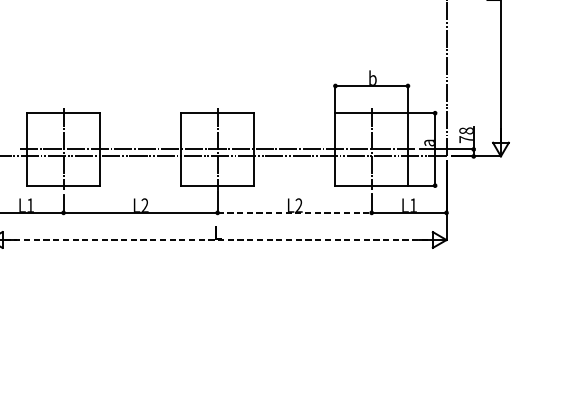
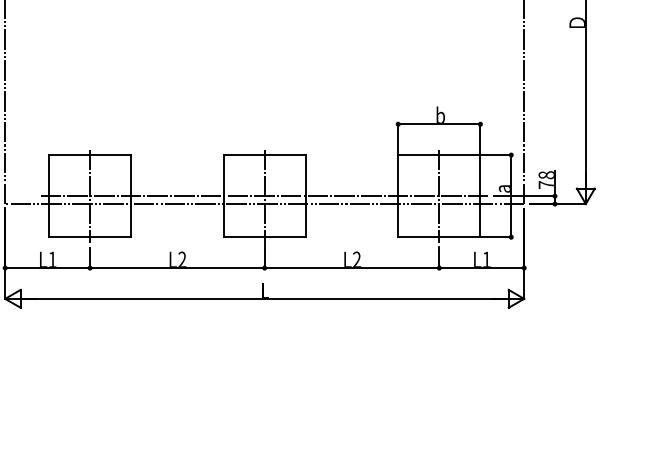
line: (295, 213) -> (352, 268), dashed -> solid
line: (217, 239) -> (264, 298), dashed -> solid

